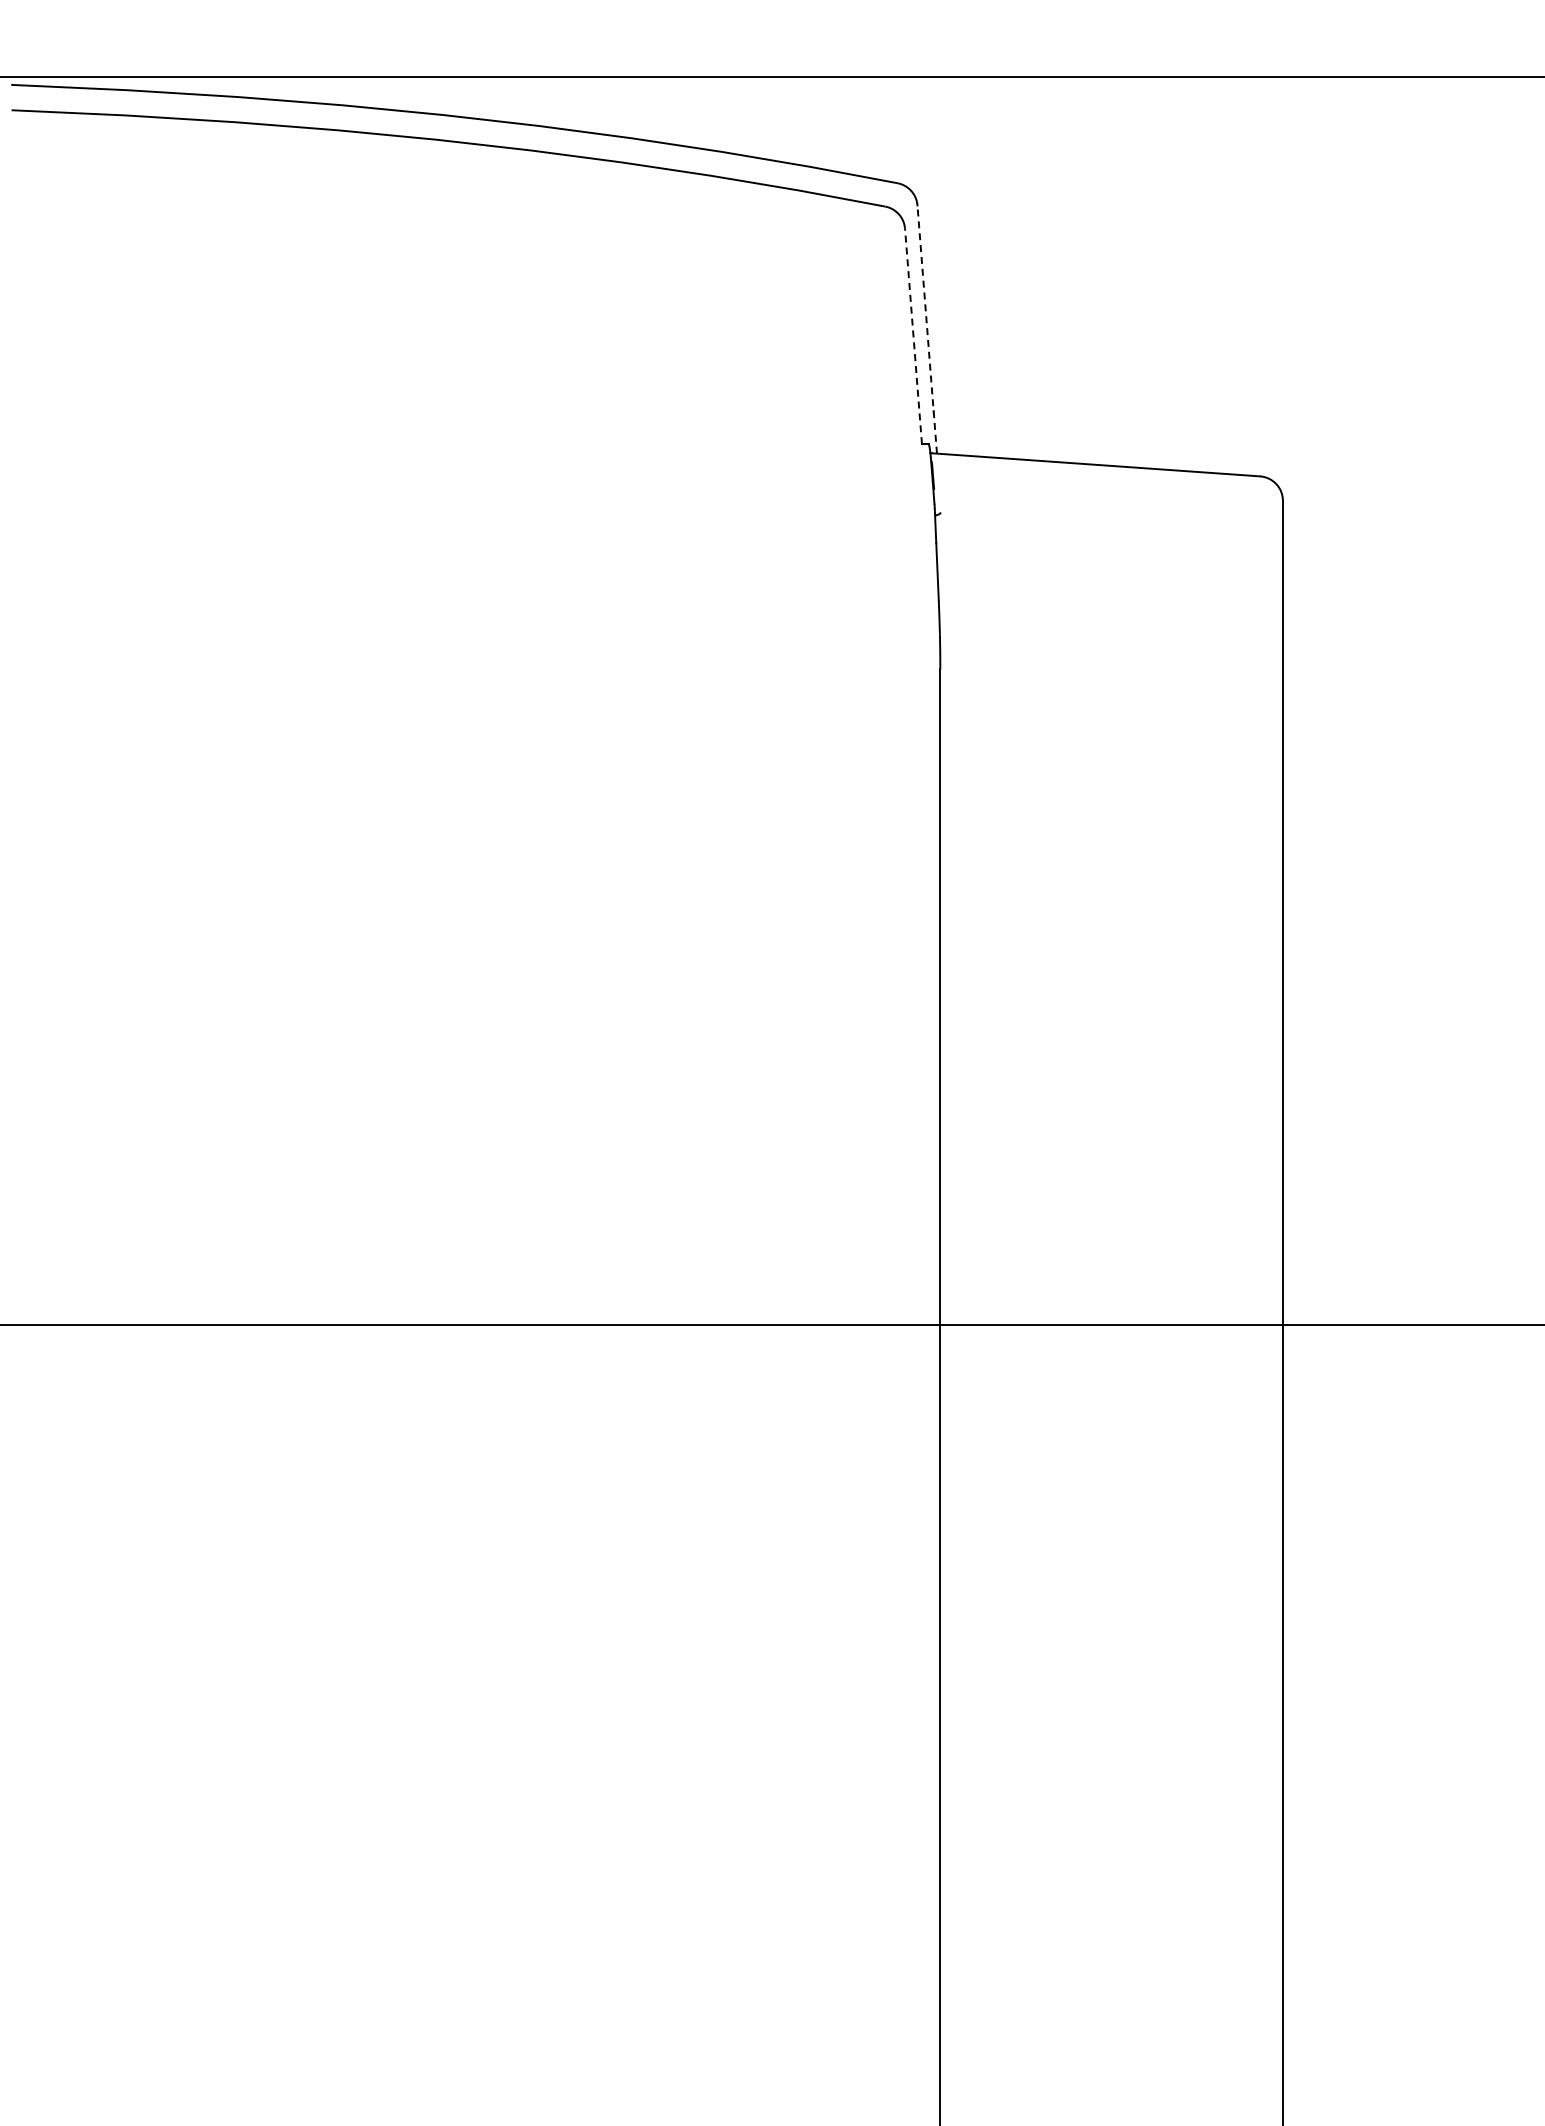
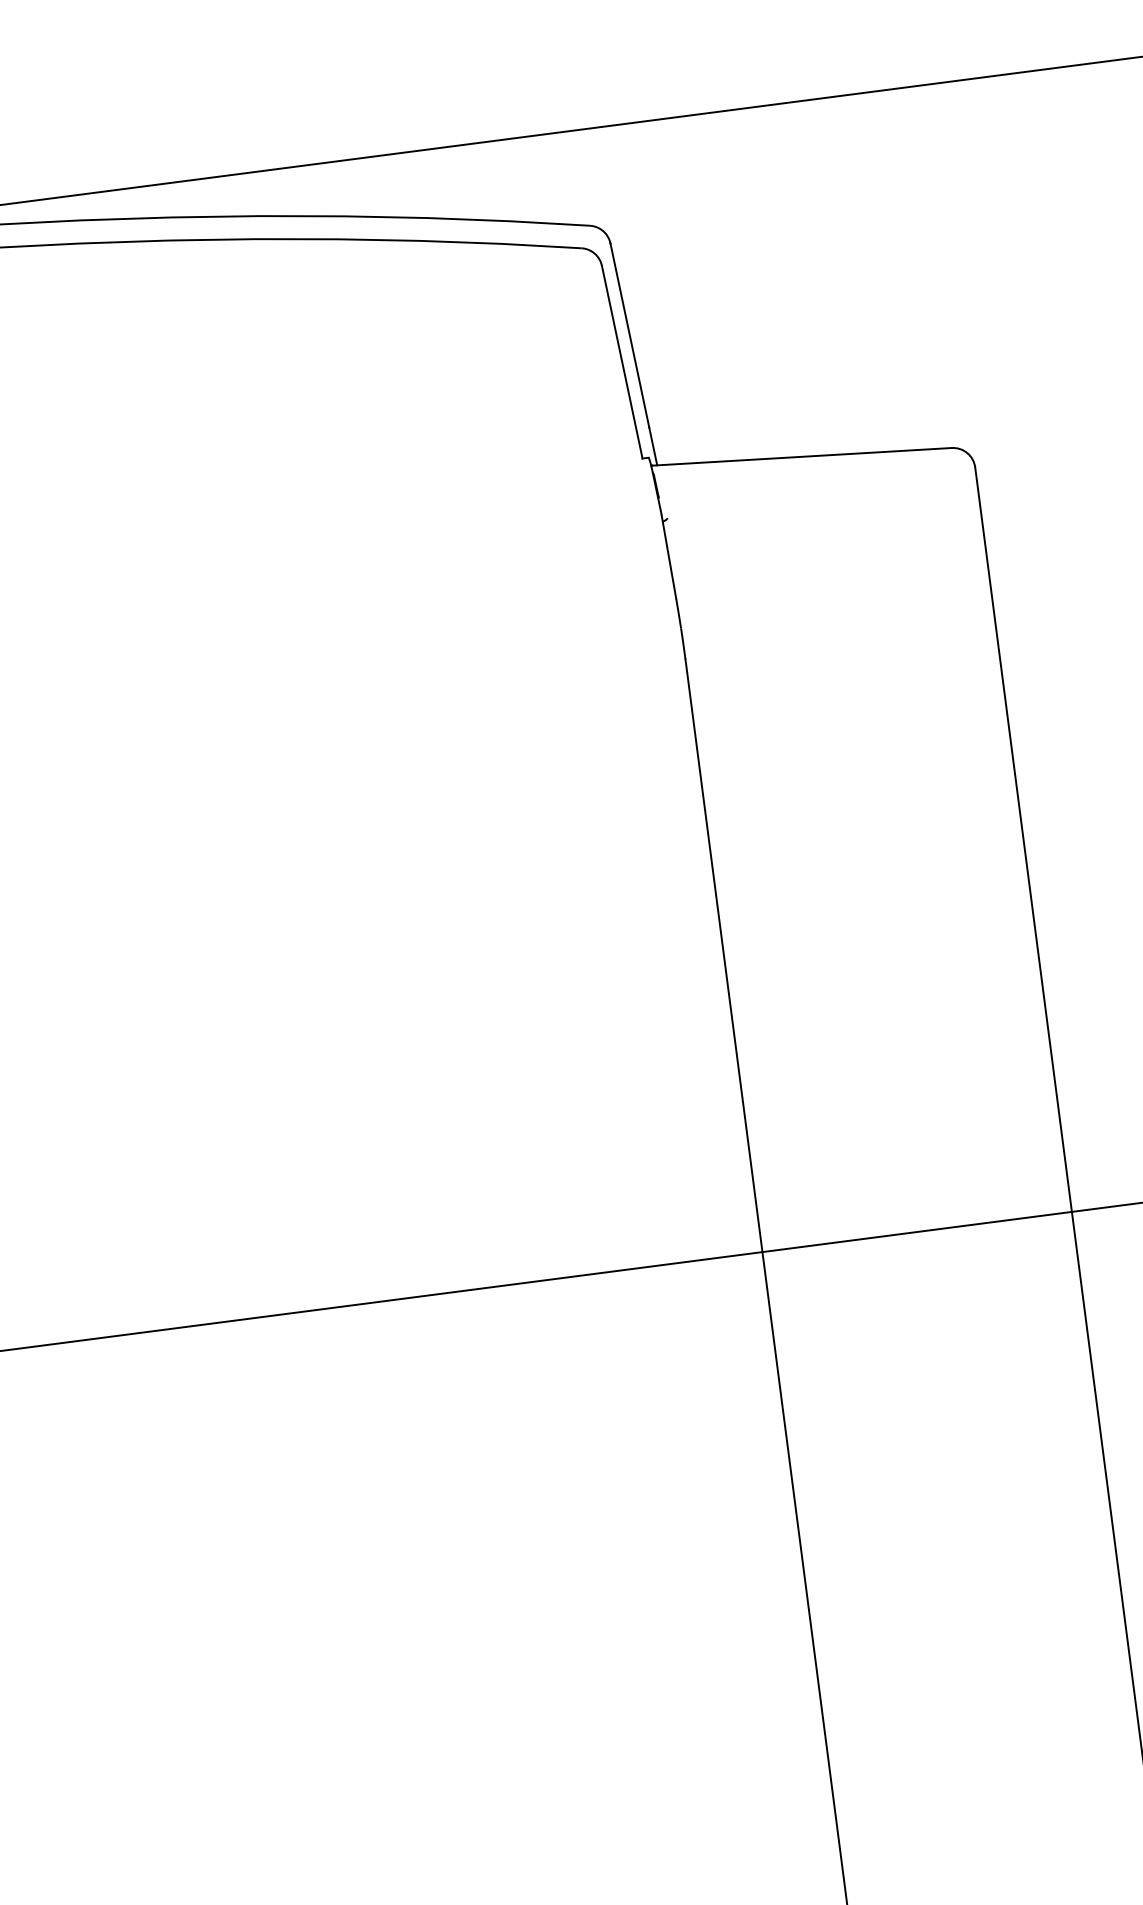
line: (927, 329) -> (634, 354), dashed -> solid
line: (913, 335) -> (622, 361), dashed -> solid

